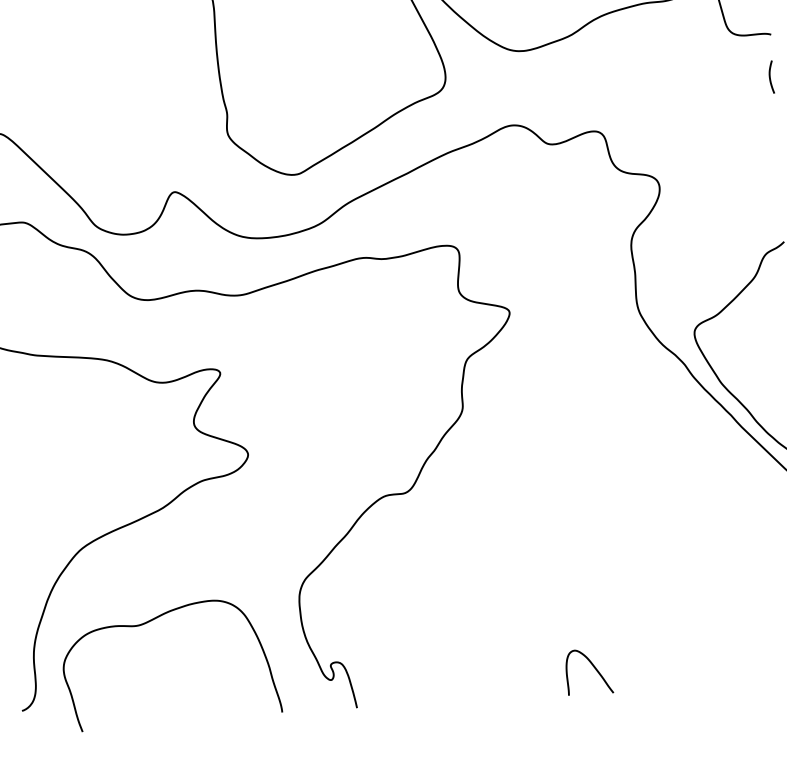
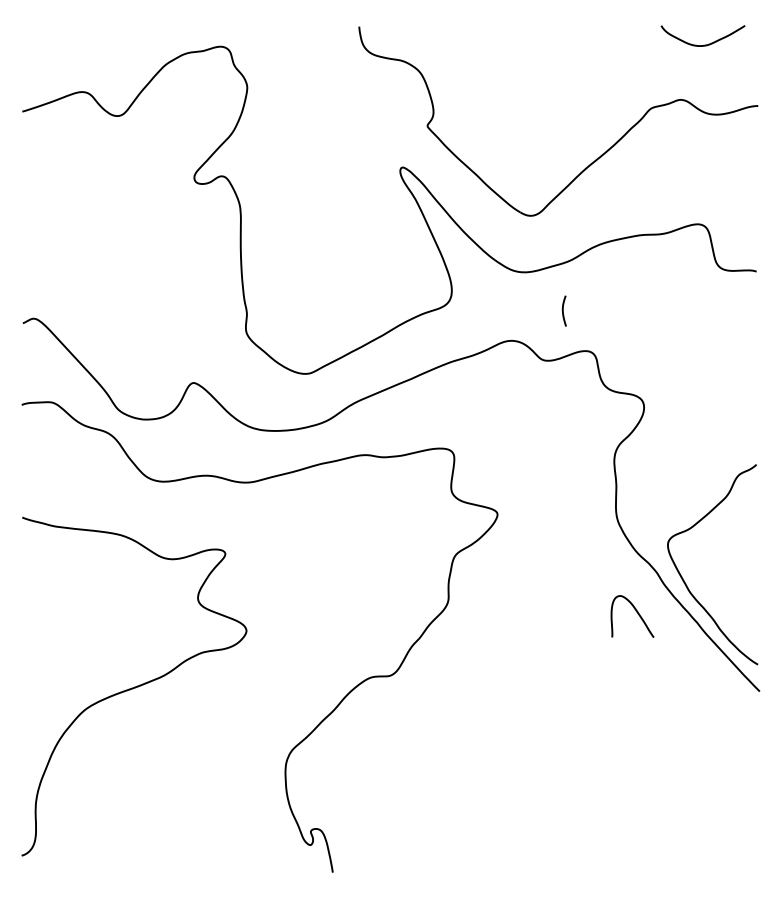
curve: (770, 76) -> (563, 310), moved
curve: (148, 623) -> (144, 781), removed
curve: (593, 667) -> (636, 612), moved

